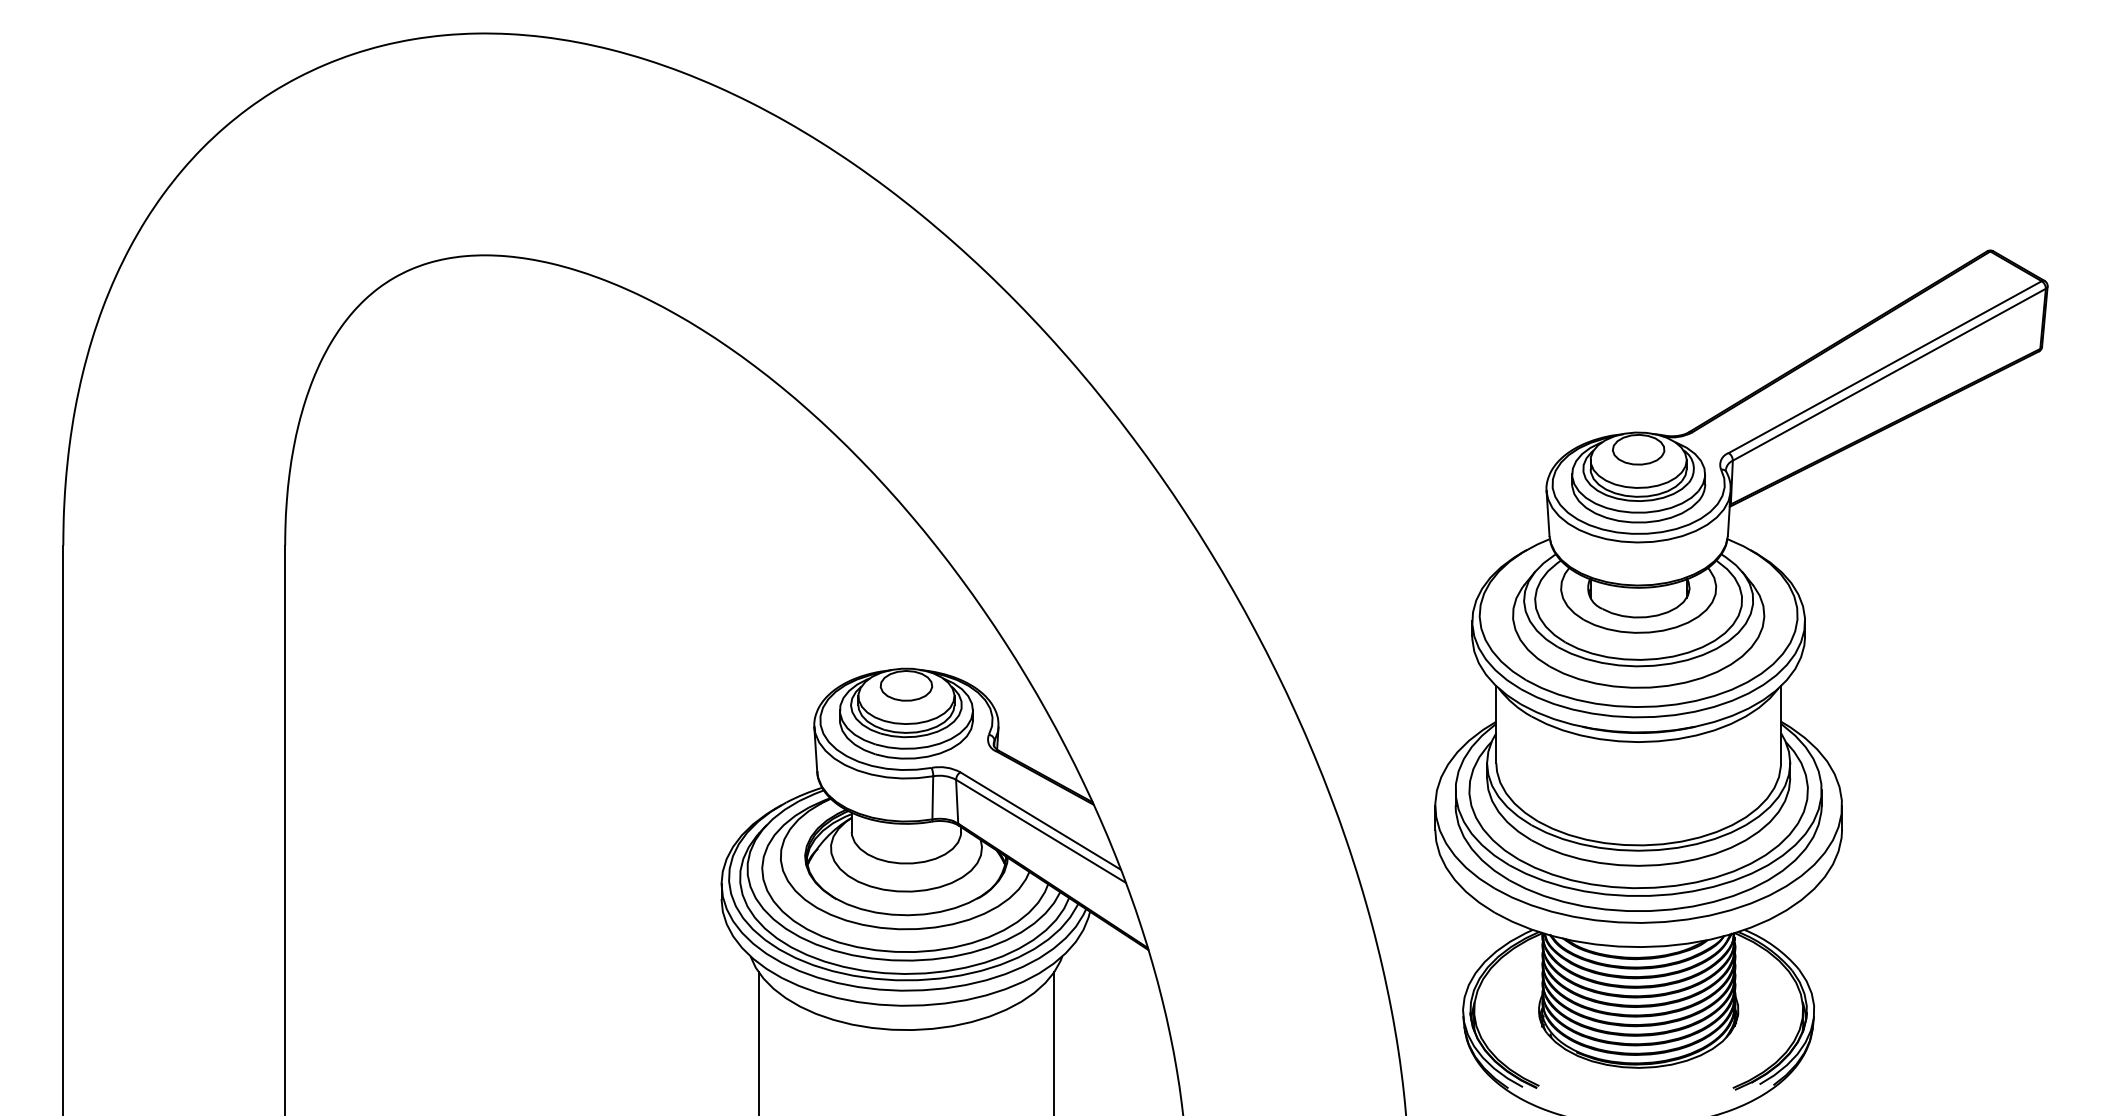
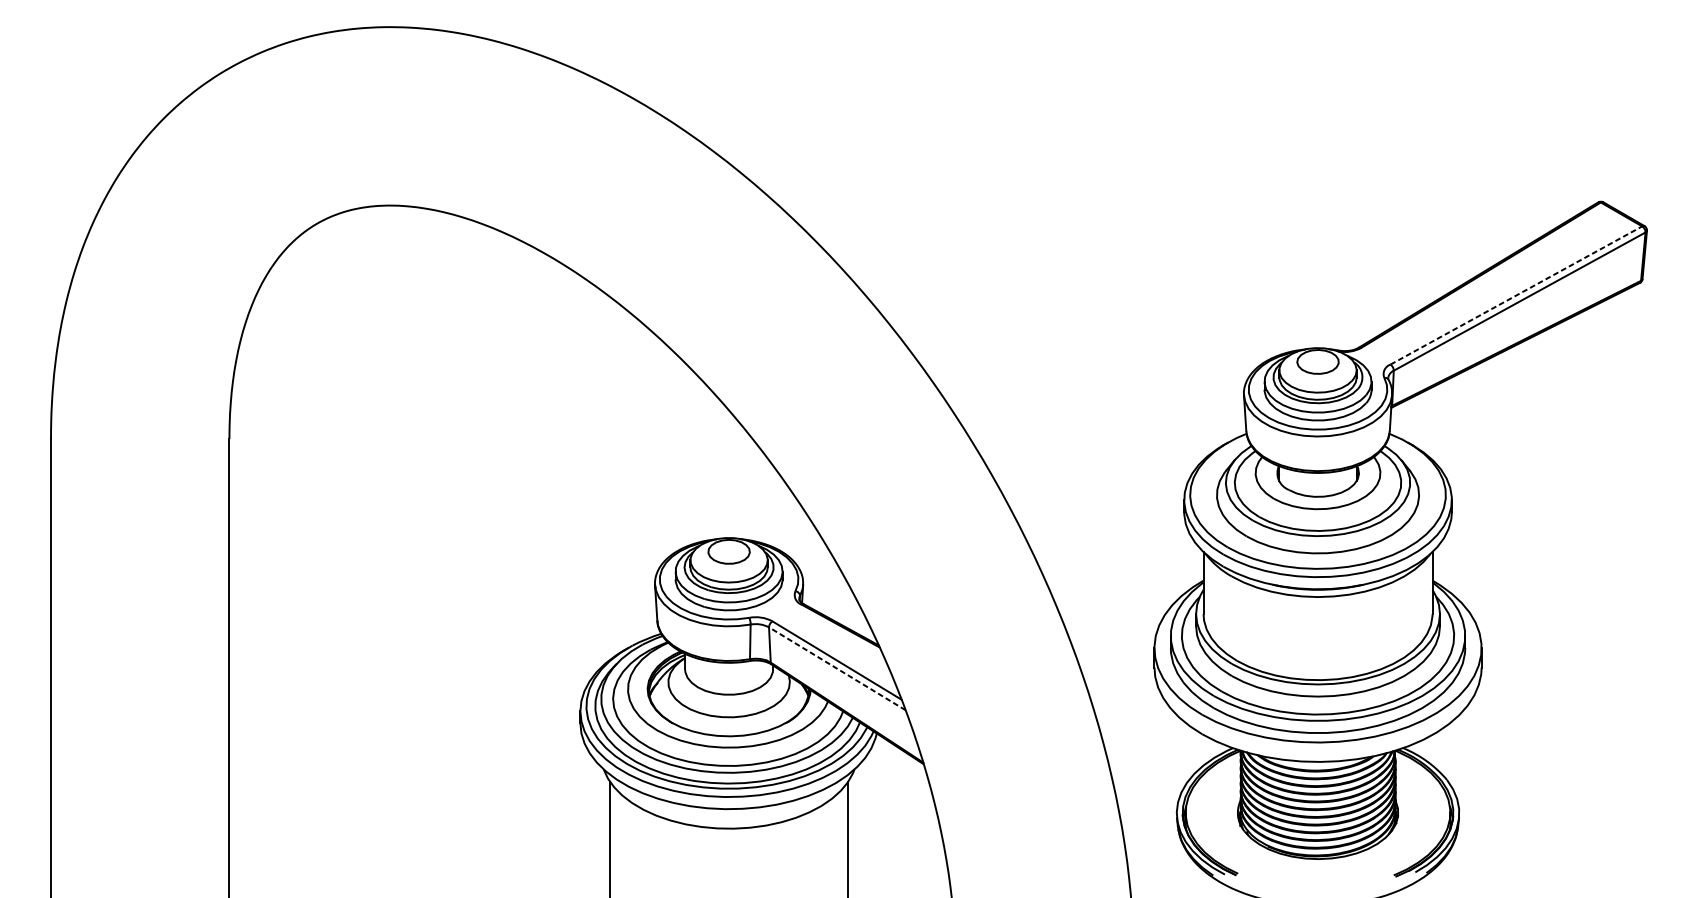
line: (1885, 367) -> (1516, 295), solid -> dashed
line: (1040, 831) -> (836, 668), solid -> dashed

